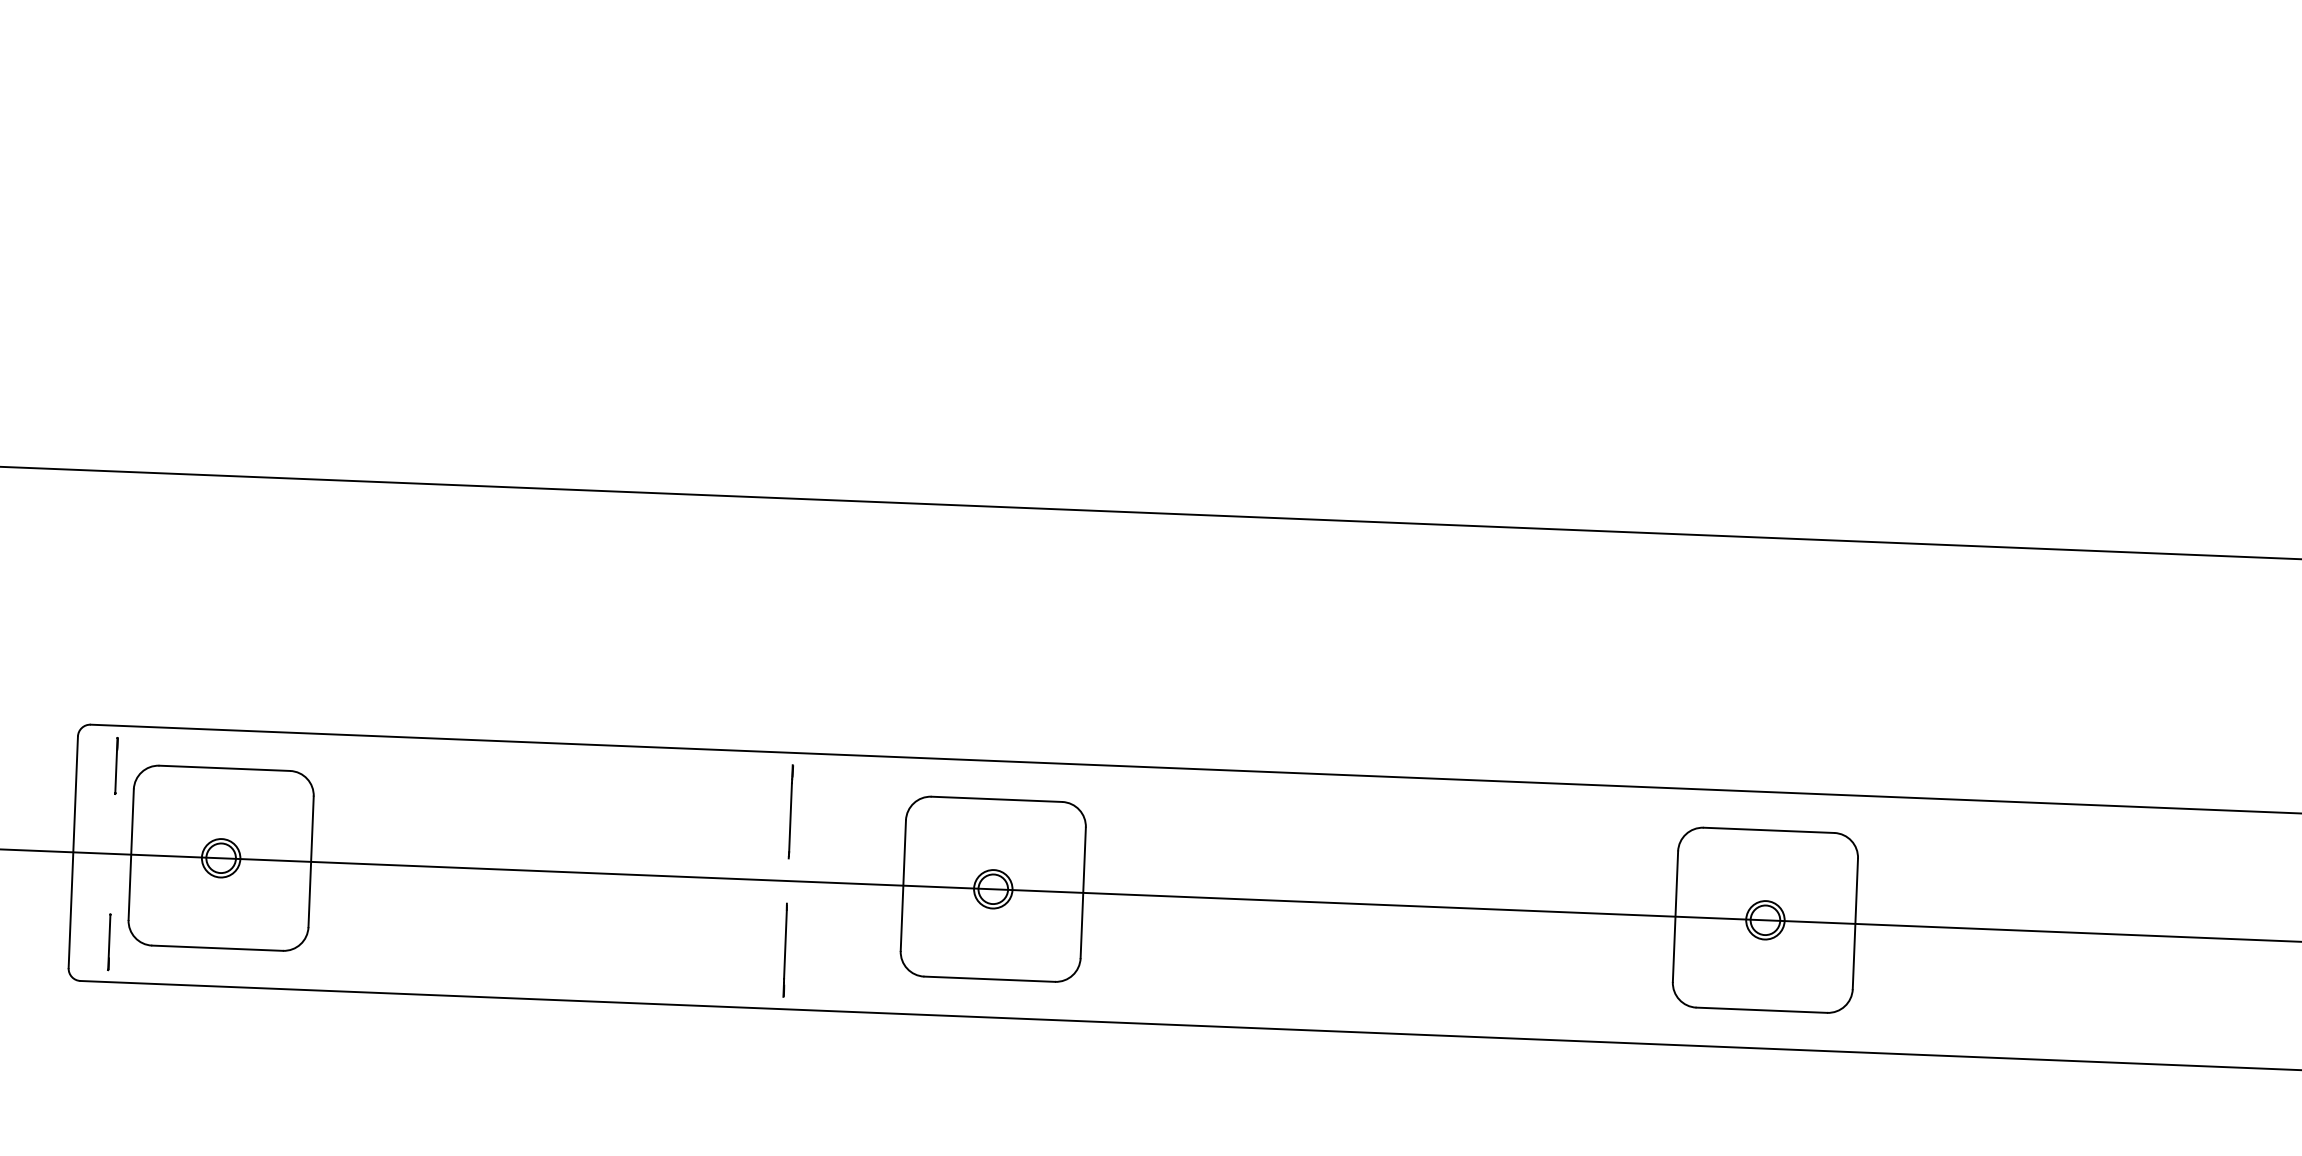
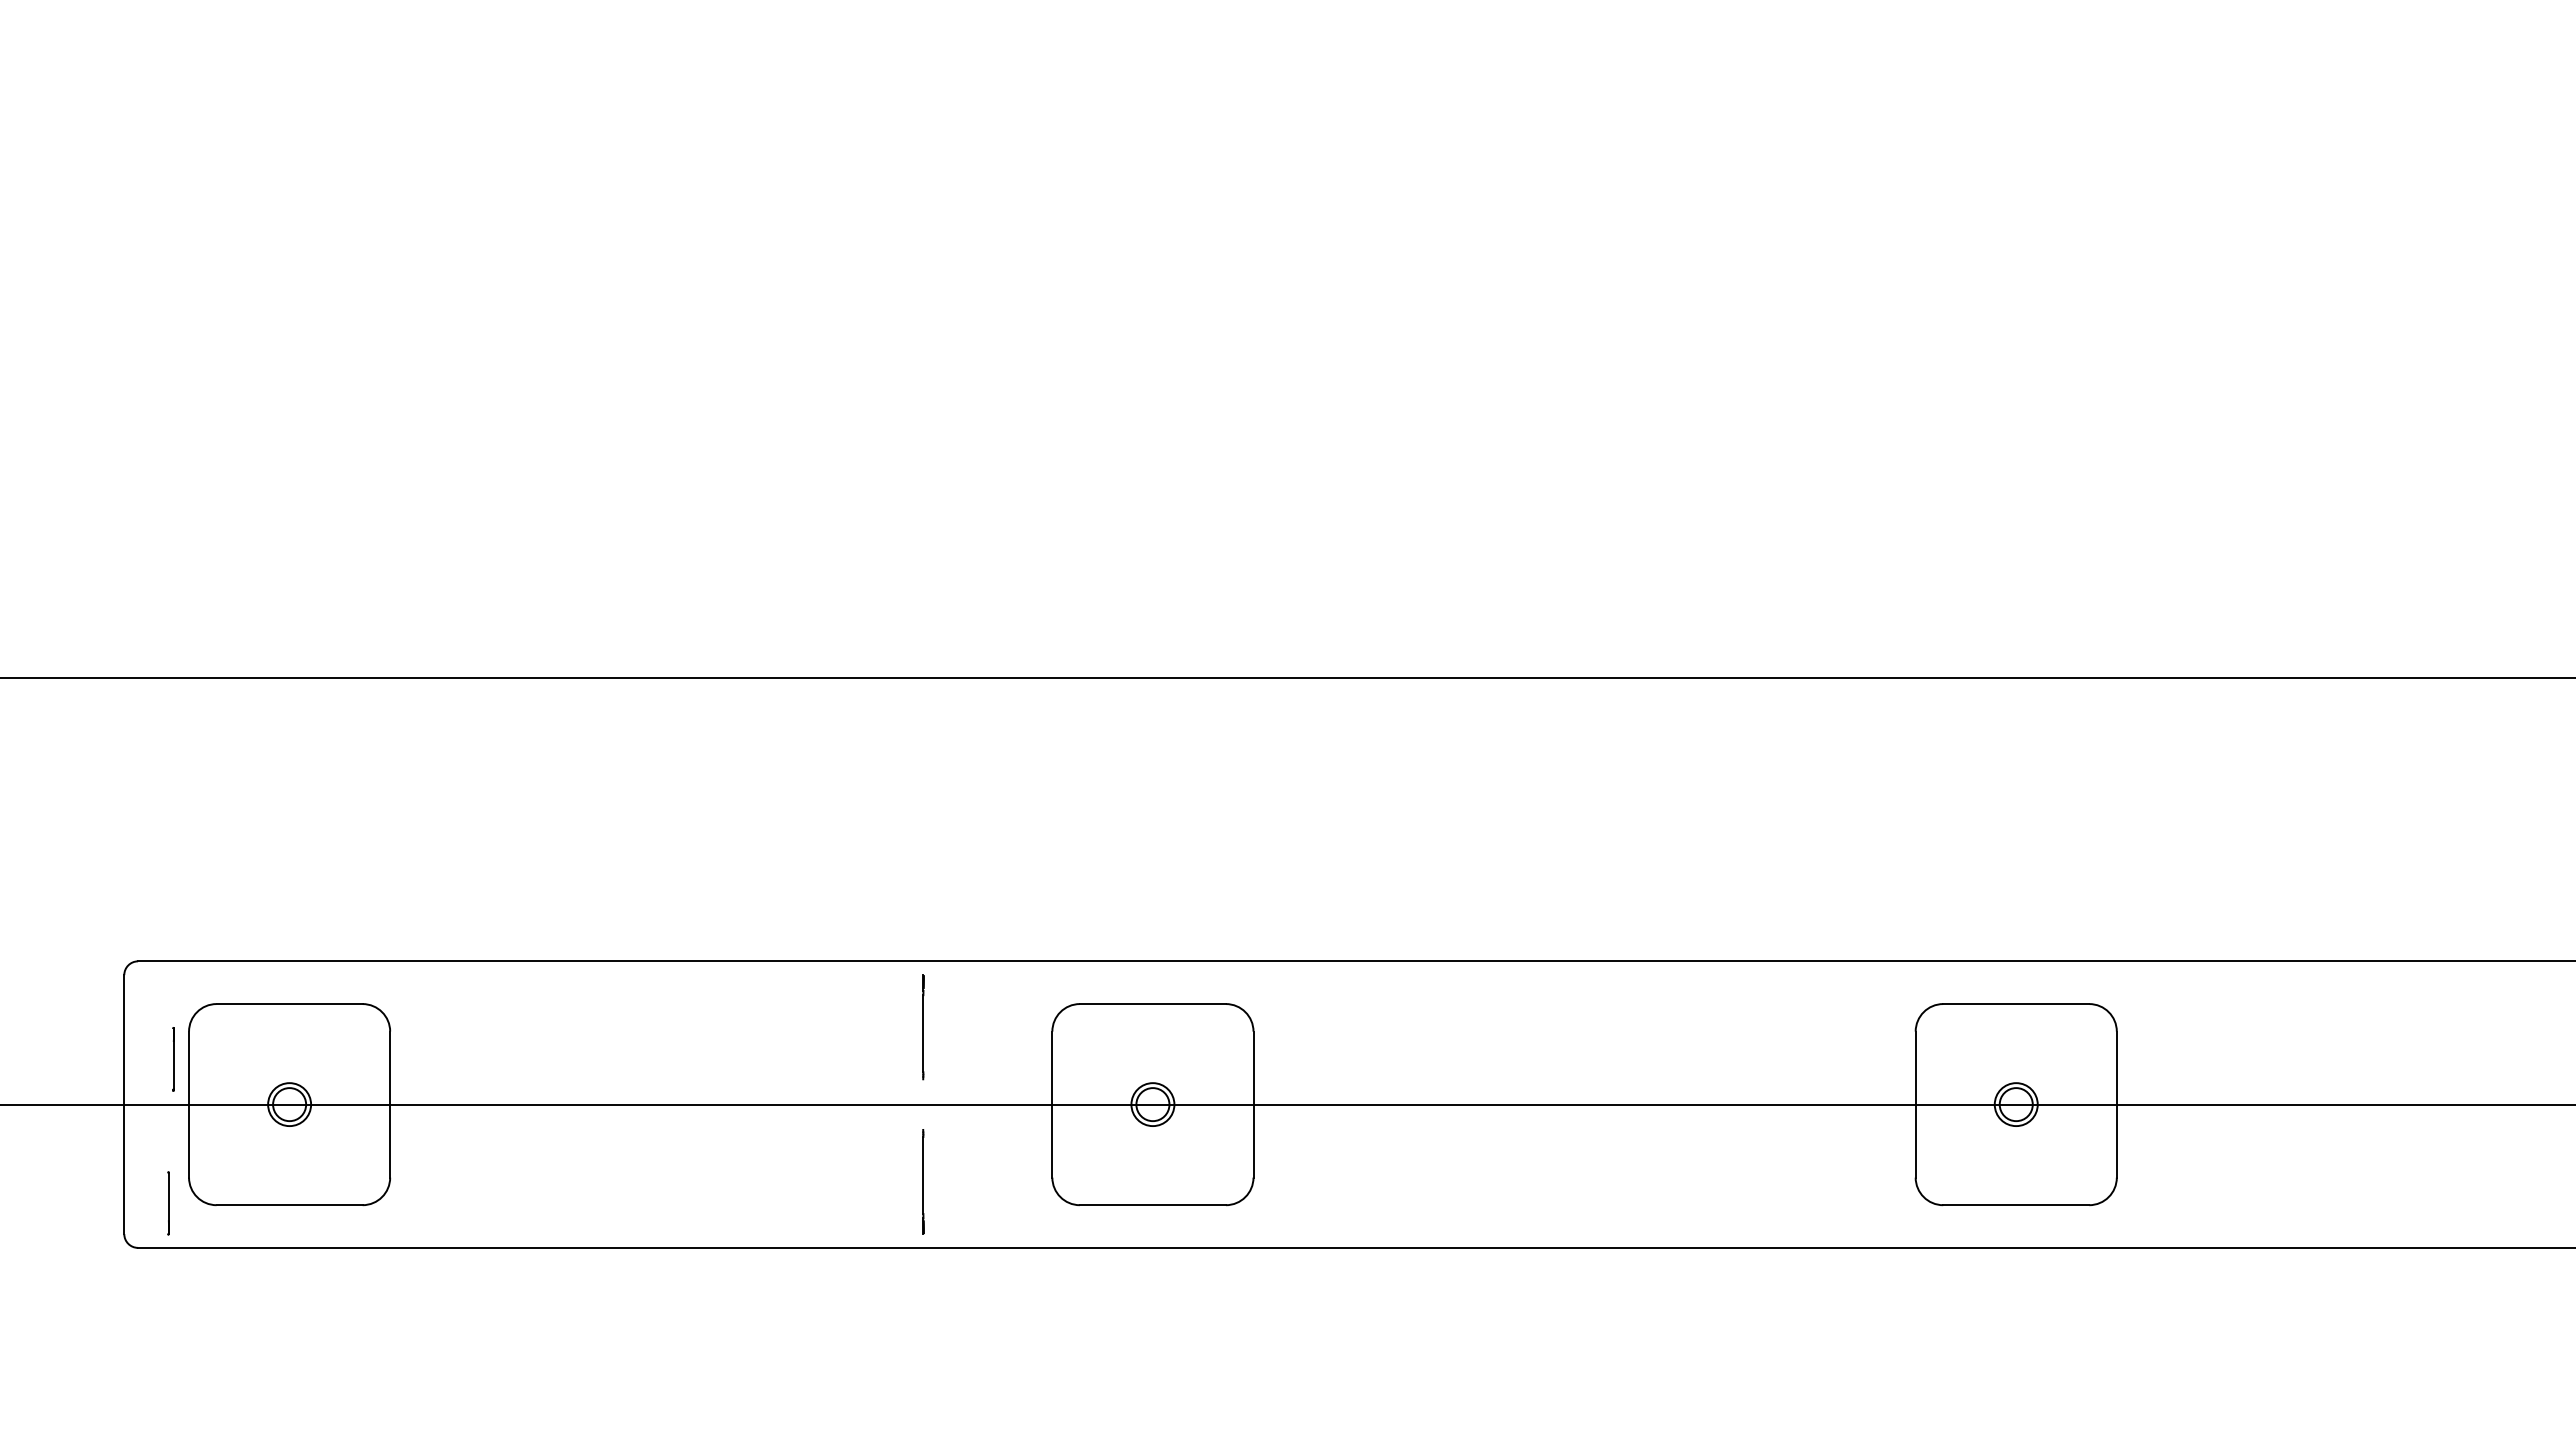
line: (116, 766) -> (173, 1059), moved

